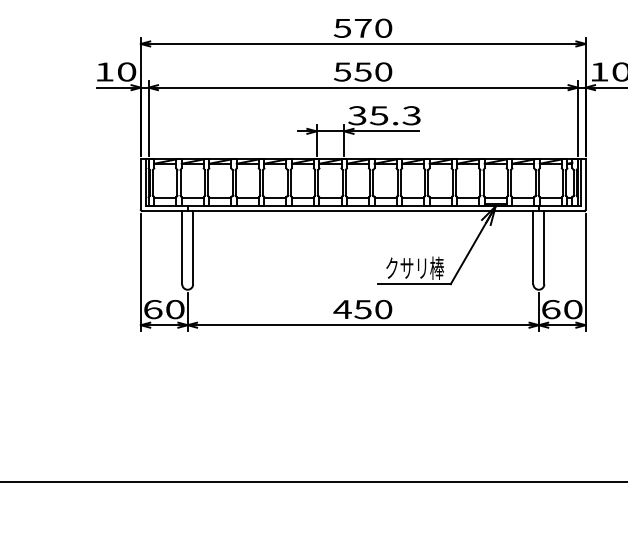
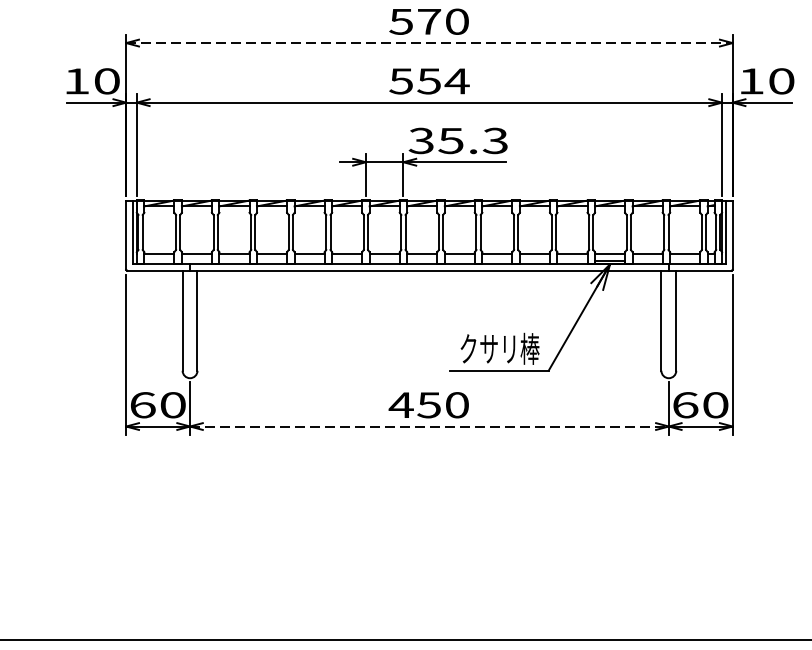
line: (363, 43) -> (429, 42), solid -> dashed
text: (383, 71) -> (457, 80), 550 -> 554
line: (363, 325) -> (429, 426), solid -> dashed

